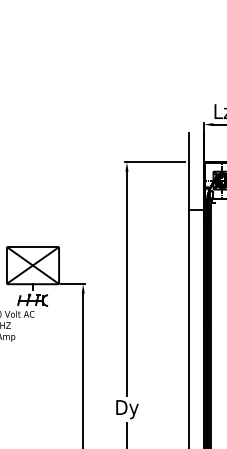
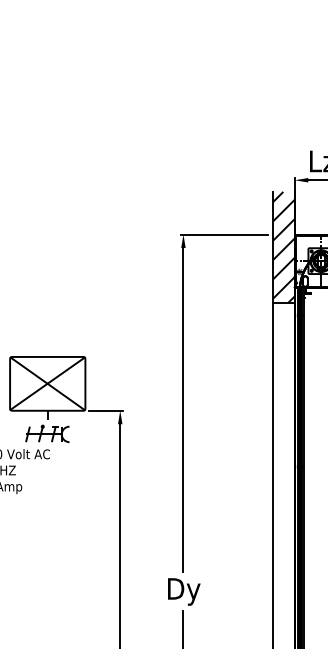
hatch: (196, 170) -> (283, 246), added

